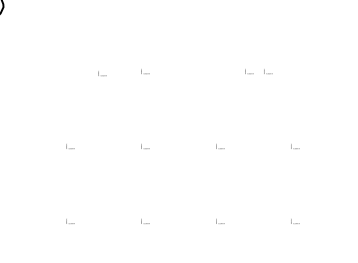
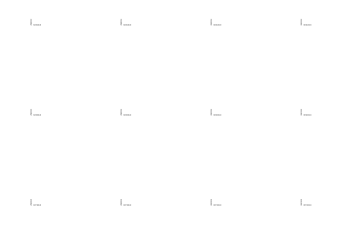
text: (249, 71) -> (215, 22), moved
text: (268, 71) -> (306, 22), moved
text: (102, 73) -> (35, 22), moved

